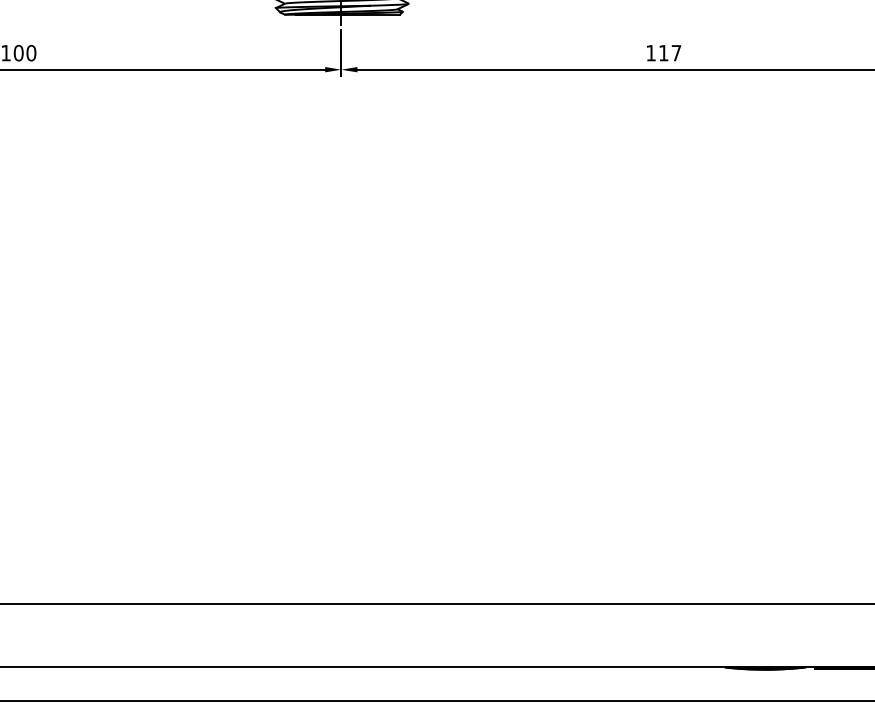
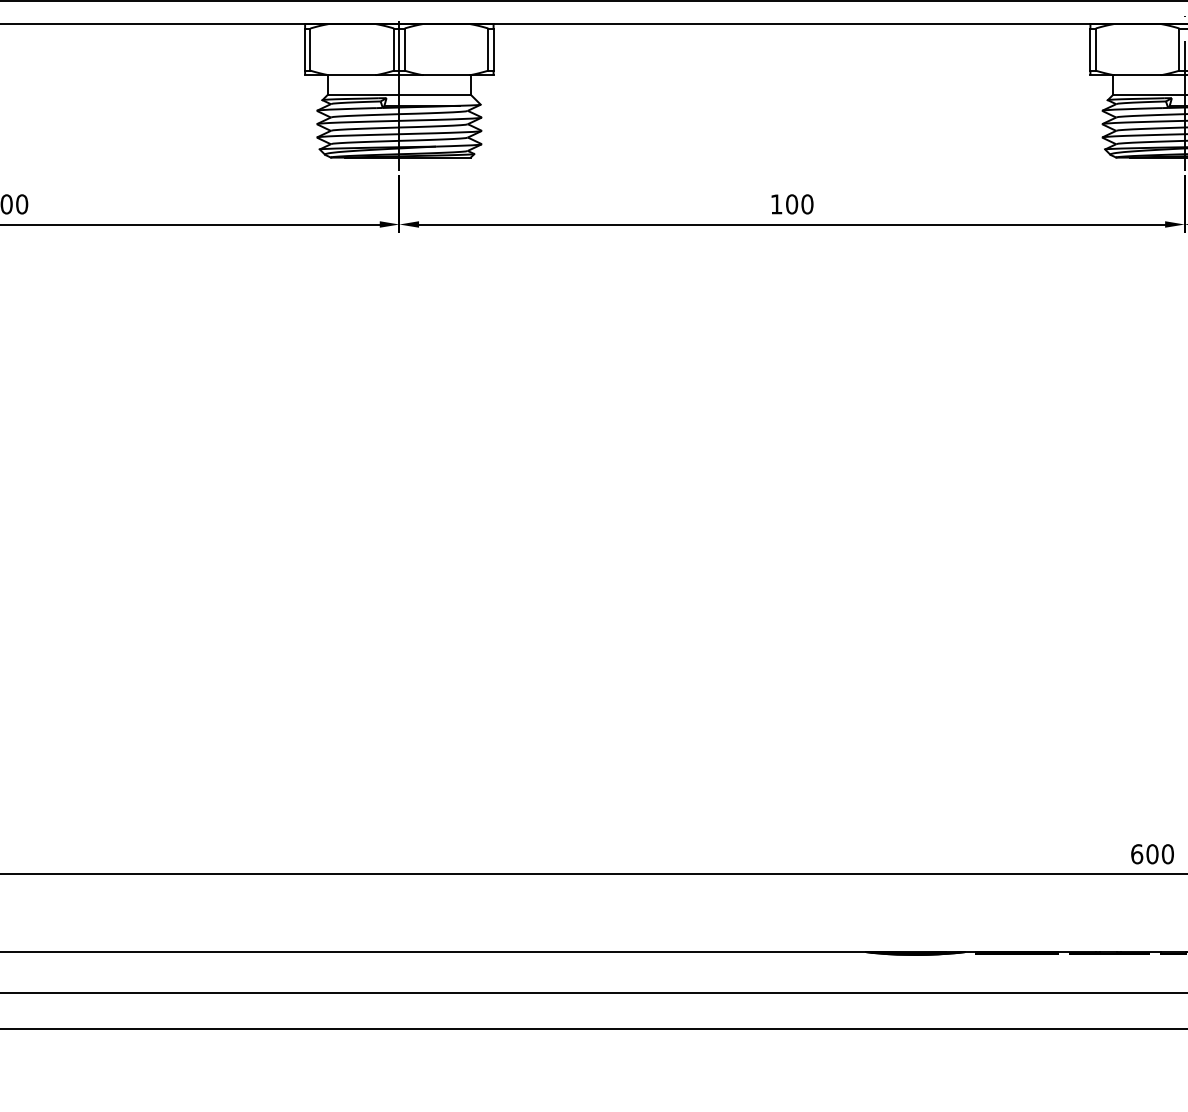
text: (669, 53) -> (799, 204), 117 -> 100

